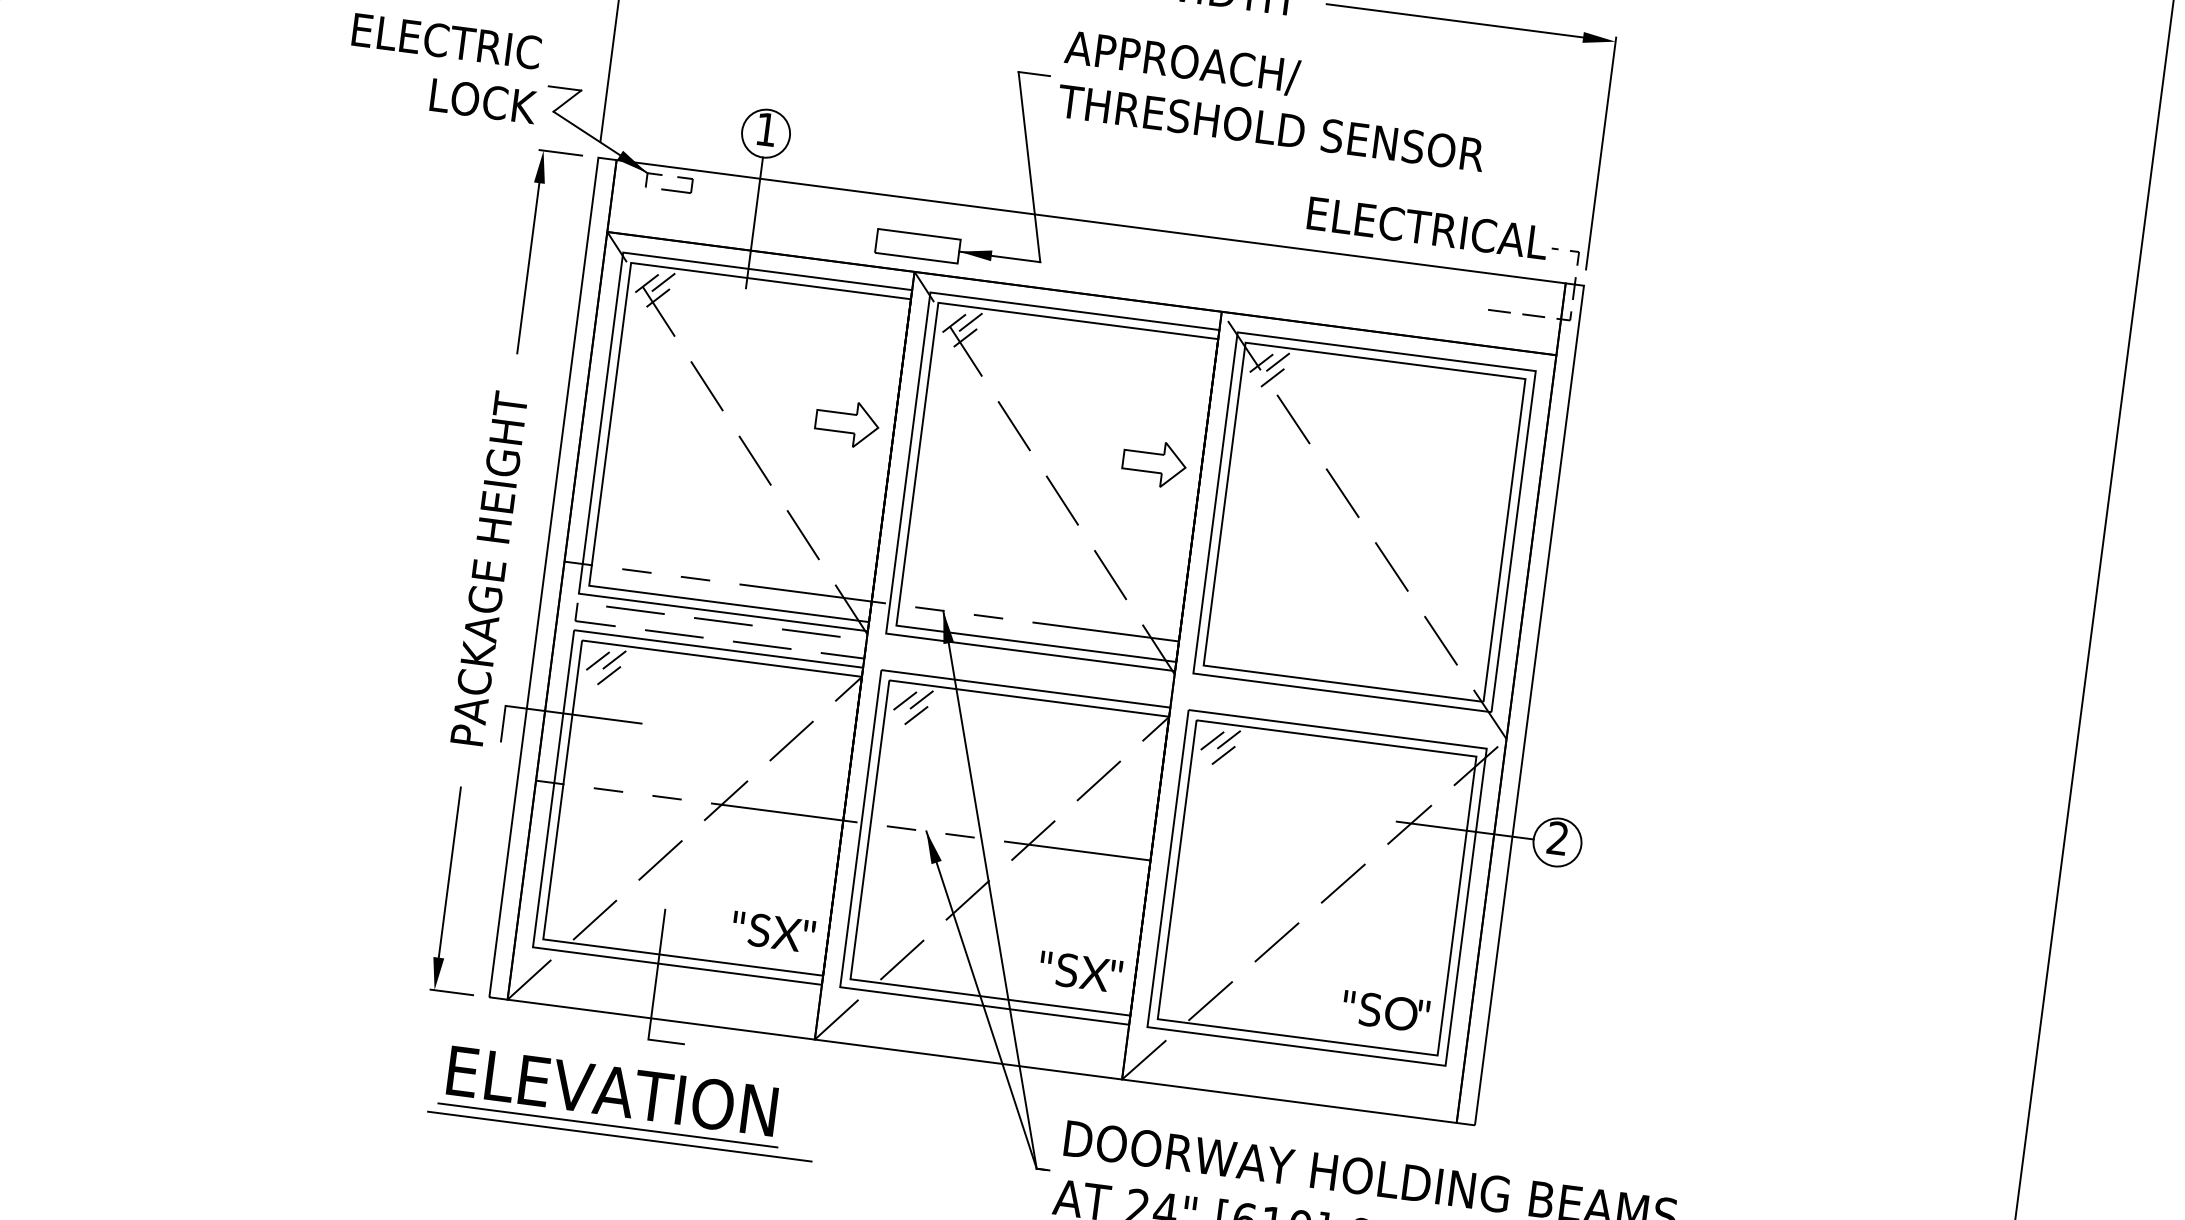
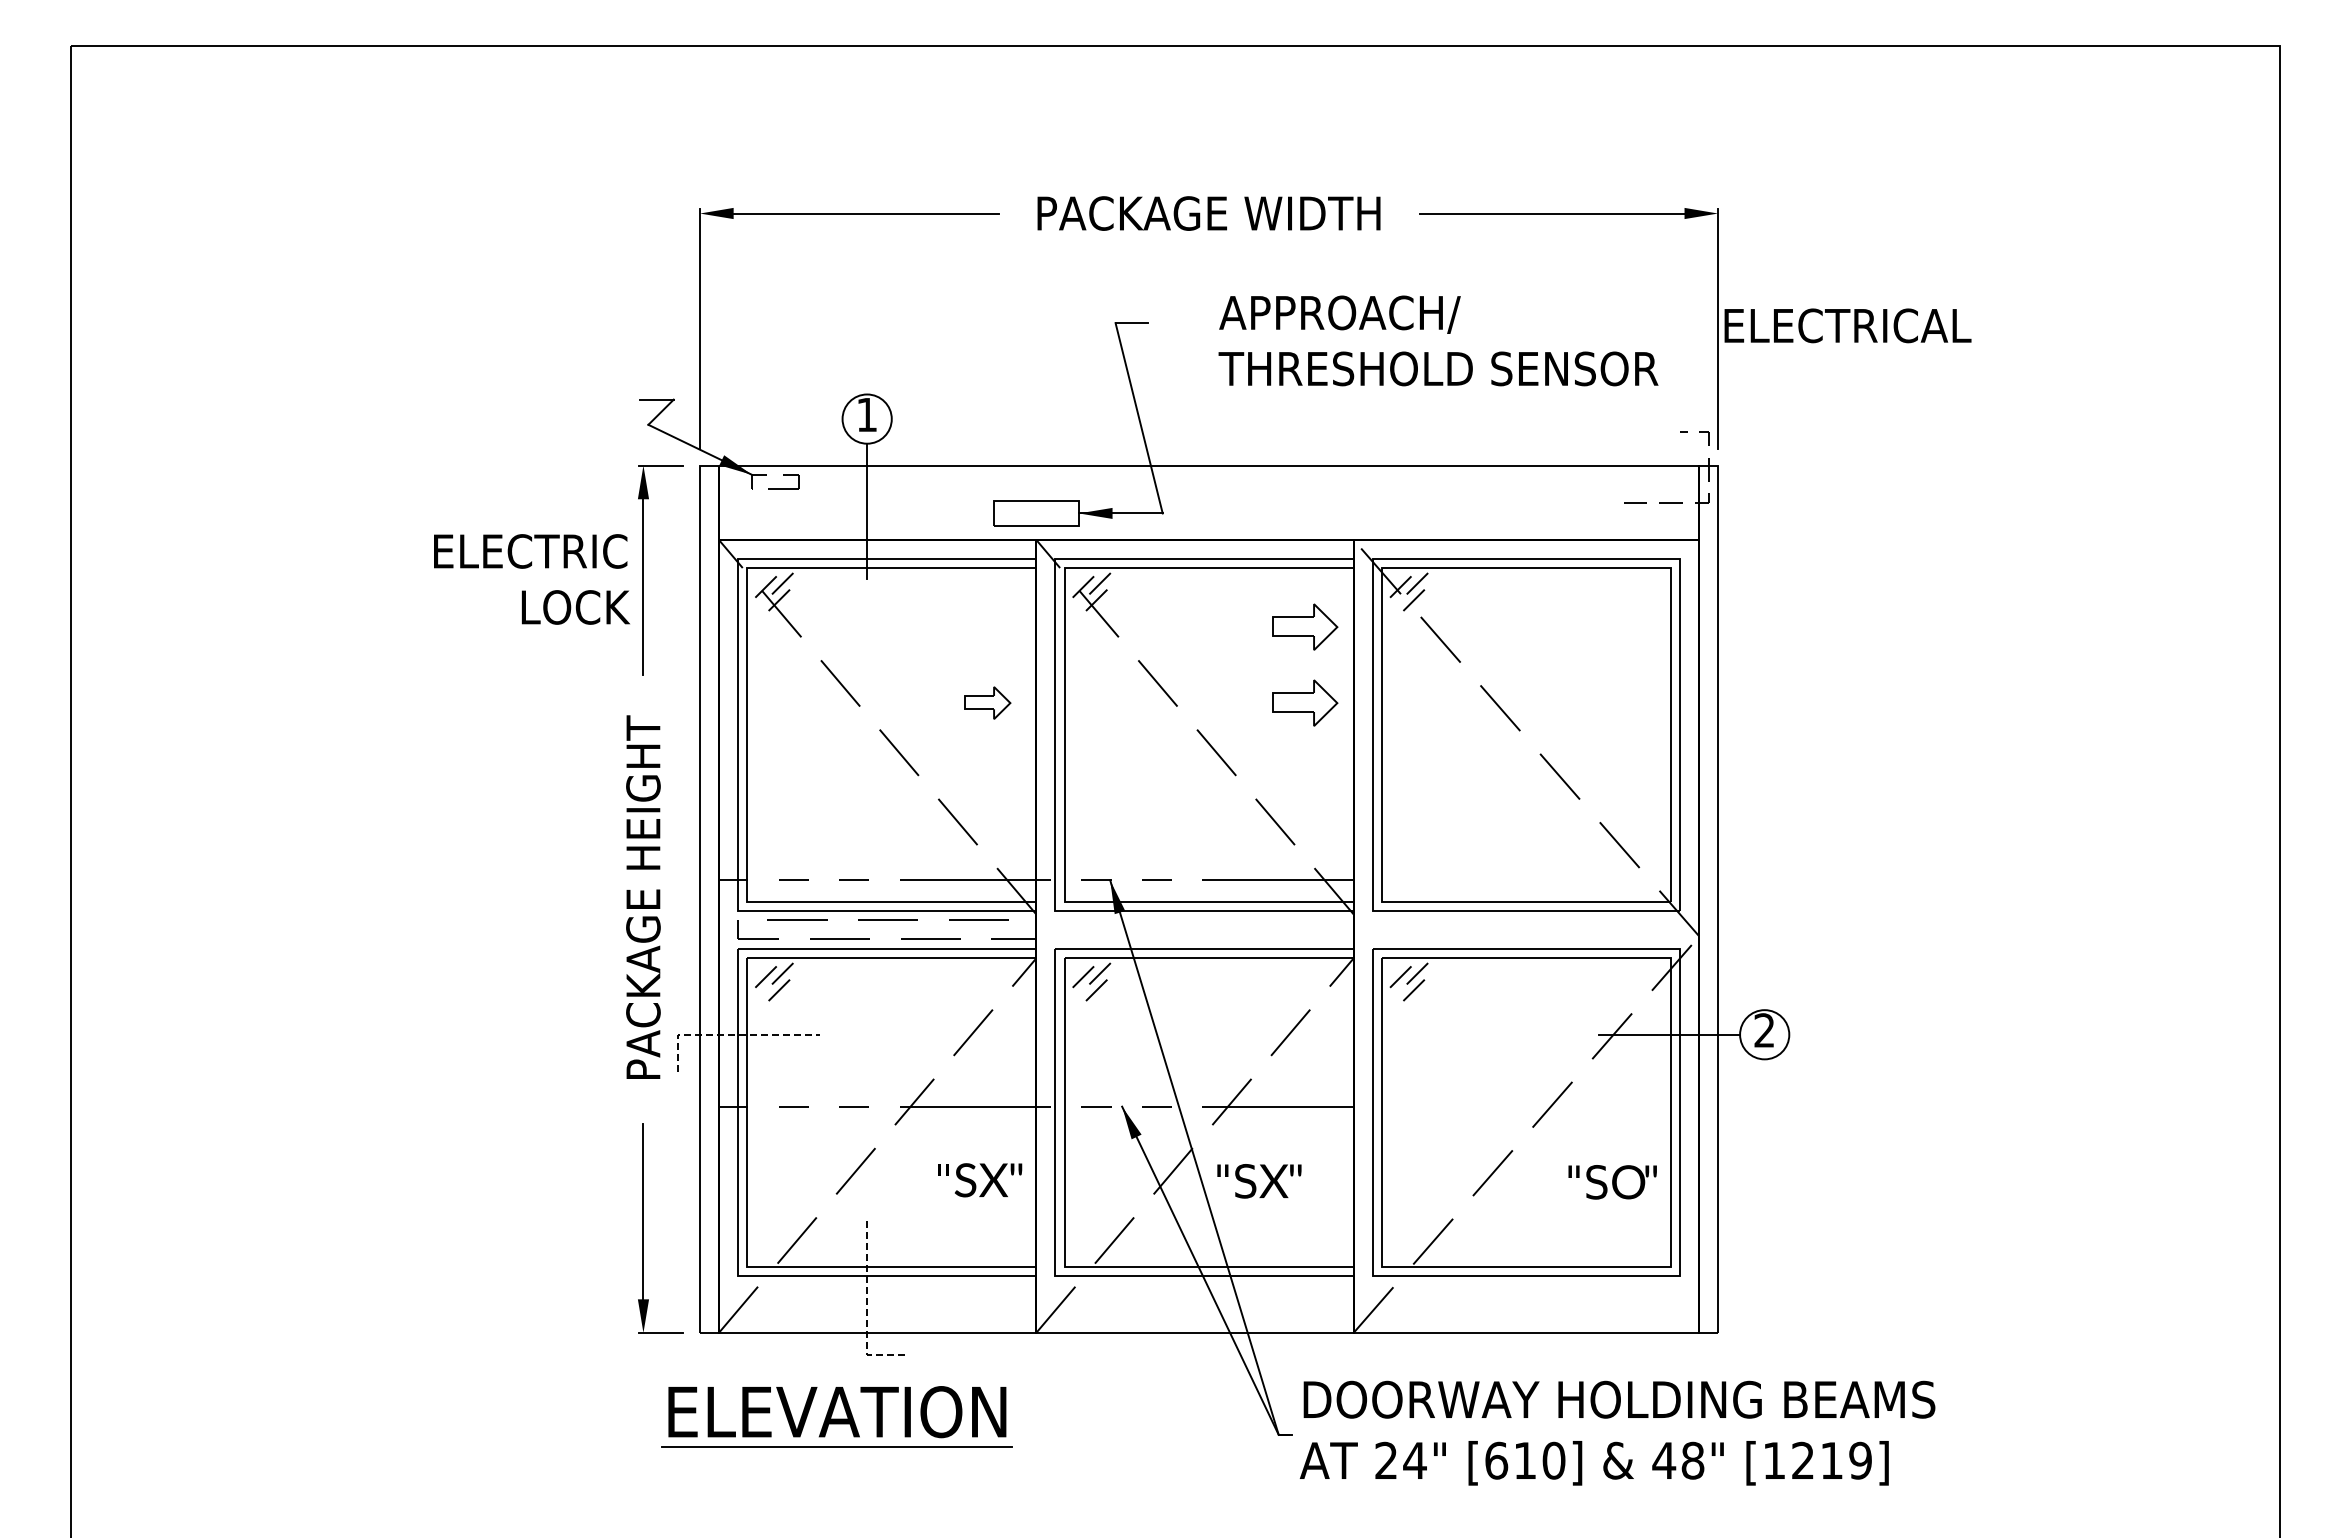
text: (444, 68) -> (531, 579), moved
text: (1274, 100) -> (1438, 340), moved
text: (1427, 227) -> (1847, 325), moved
part: (1164, 389) -> (1305, 626), added
part: (846, 423) -> (987, 702), size x0.7
line: (555, 712) -> (729, 1034), solid -> dashed
text: (773, 932) -> (980, 1180), moved
text: (1080, 972) -> (1259, 1181), moved
line: (654, 992) -> (867, 1306), solid -> dashed
text: (1385, 1011) -> (1612, 1182), moved
line: (619, 1136) -> (850, 1457), removed

